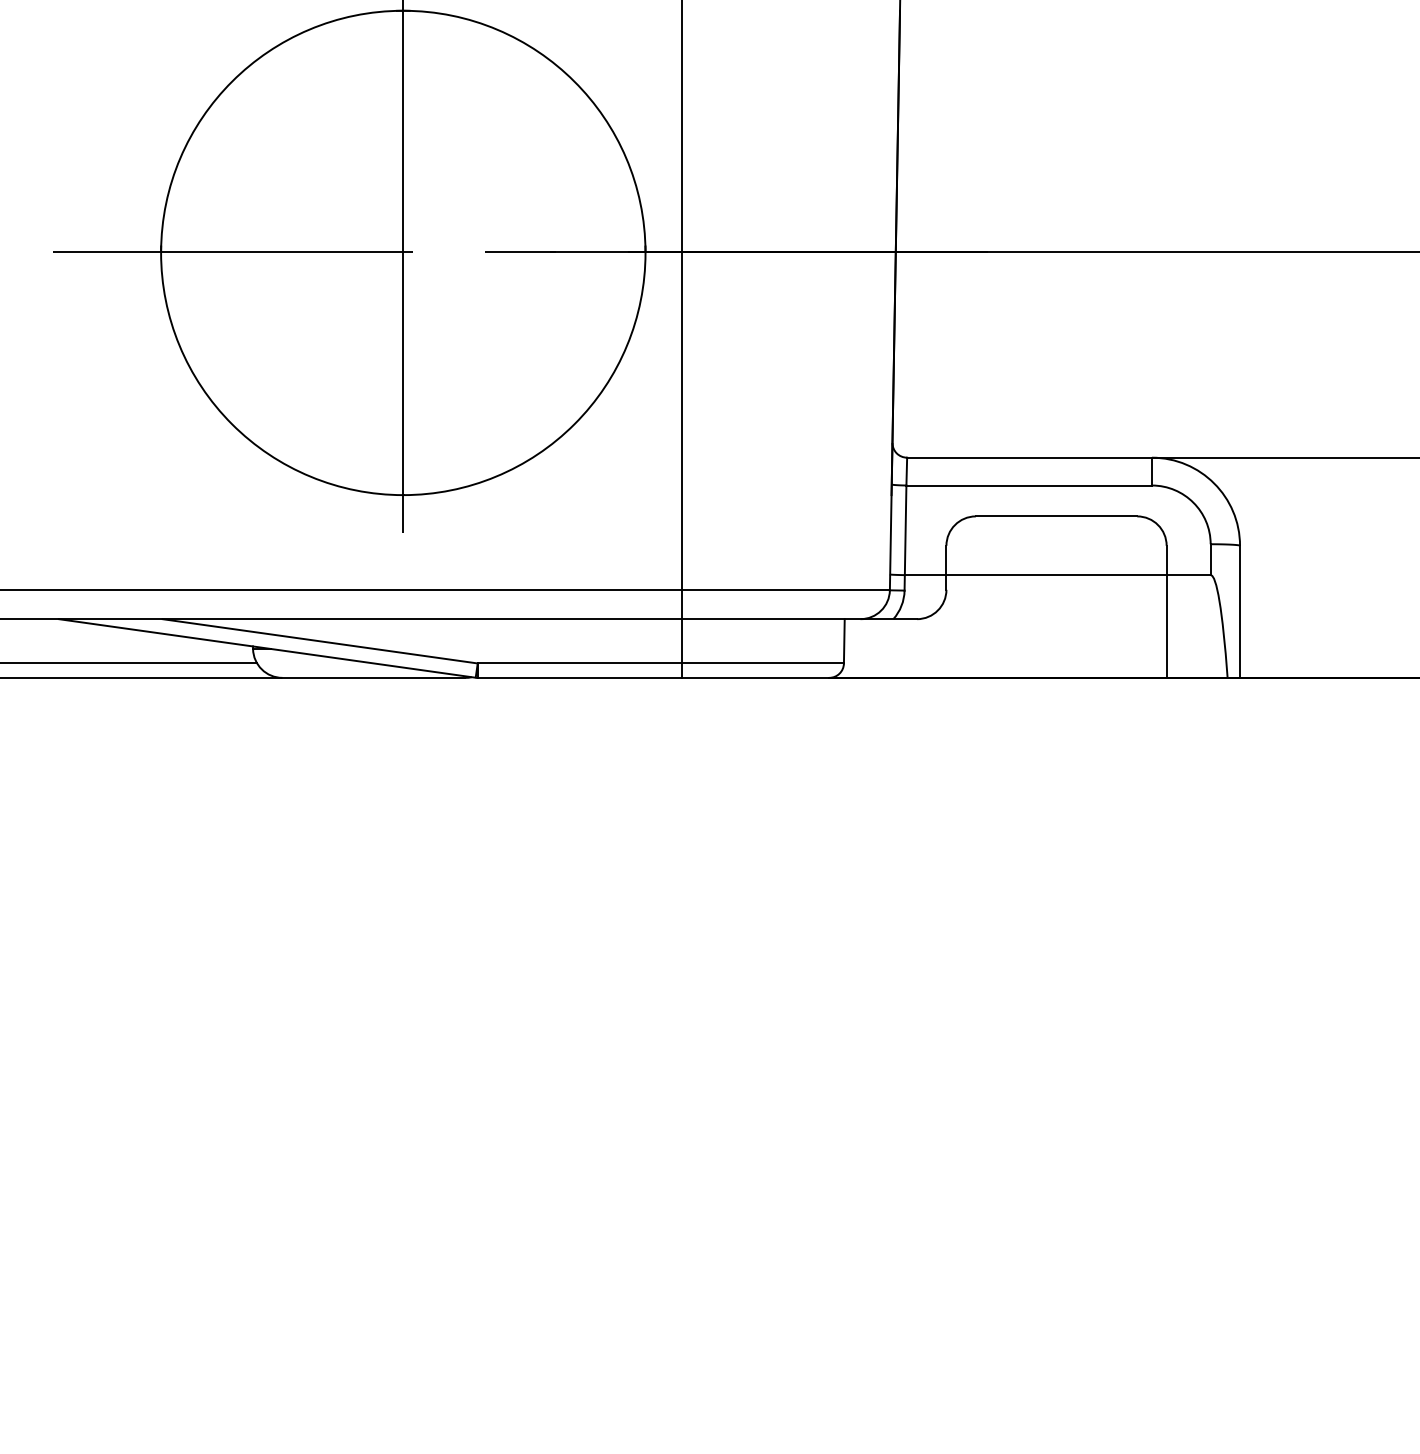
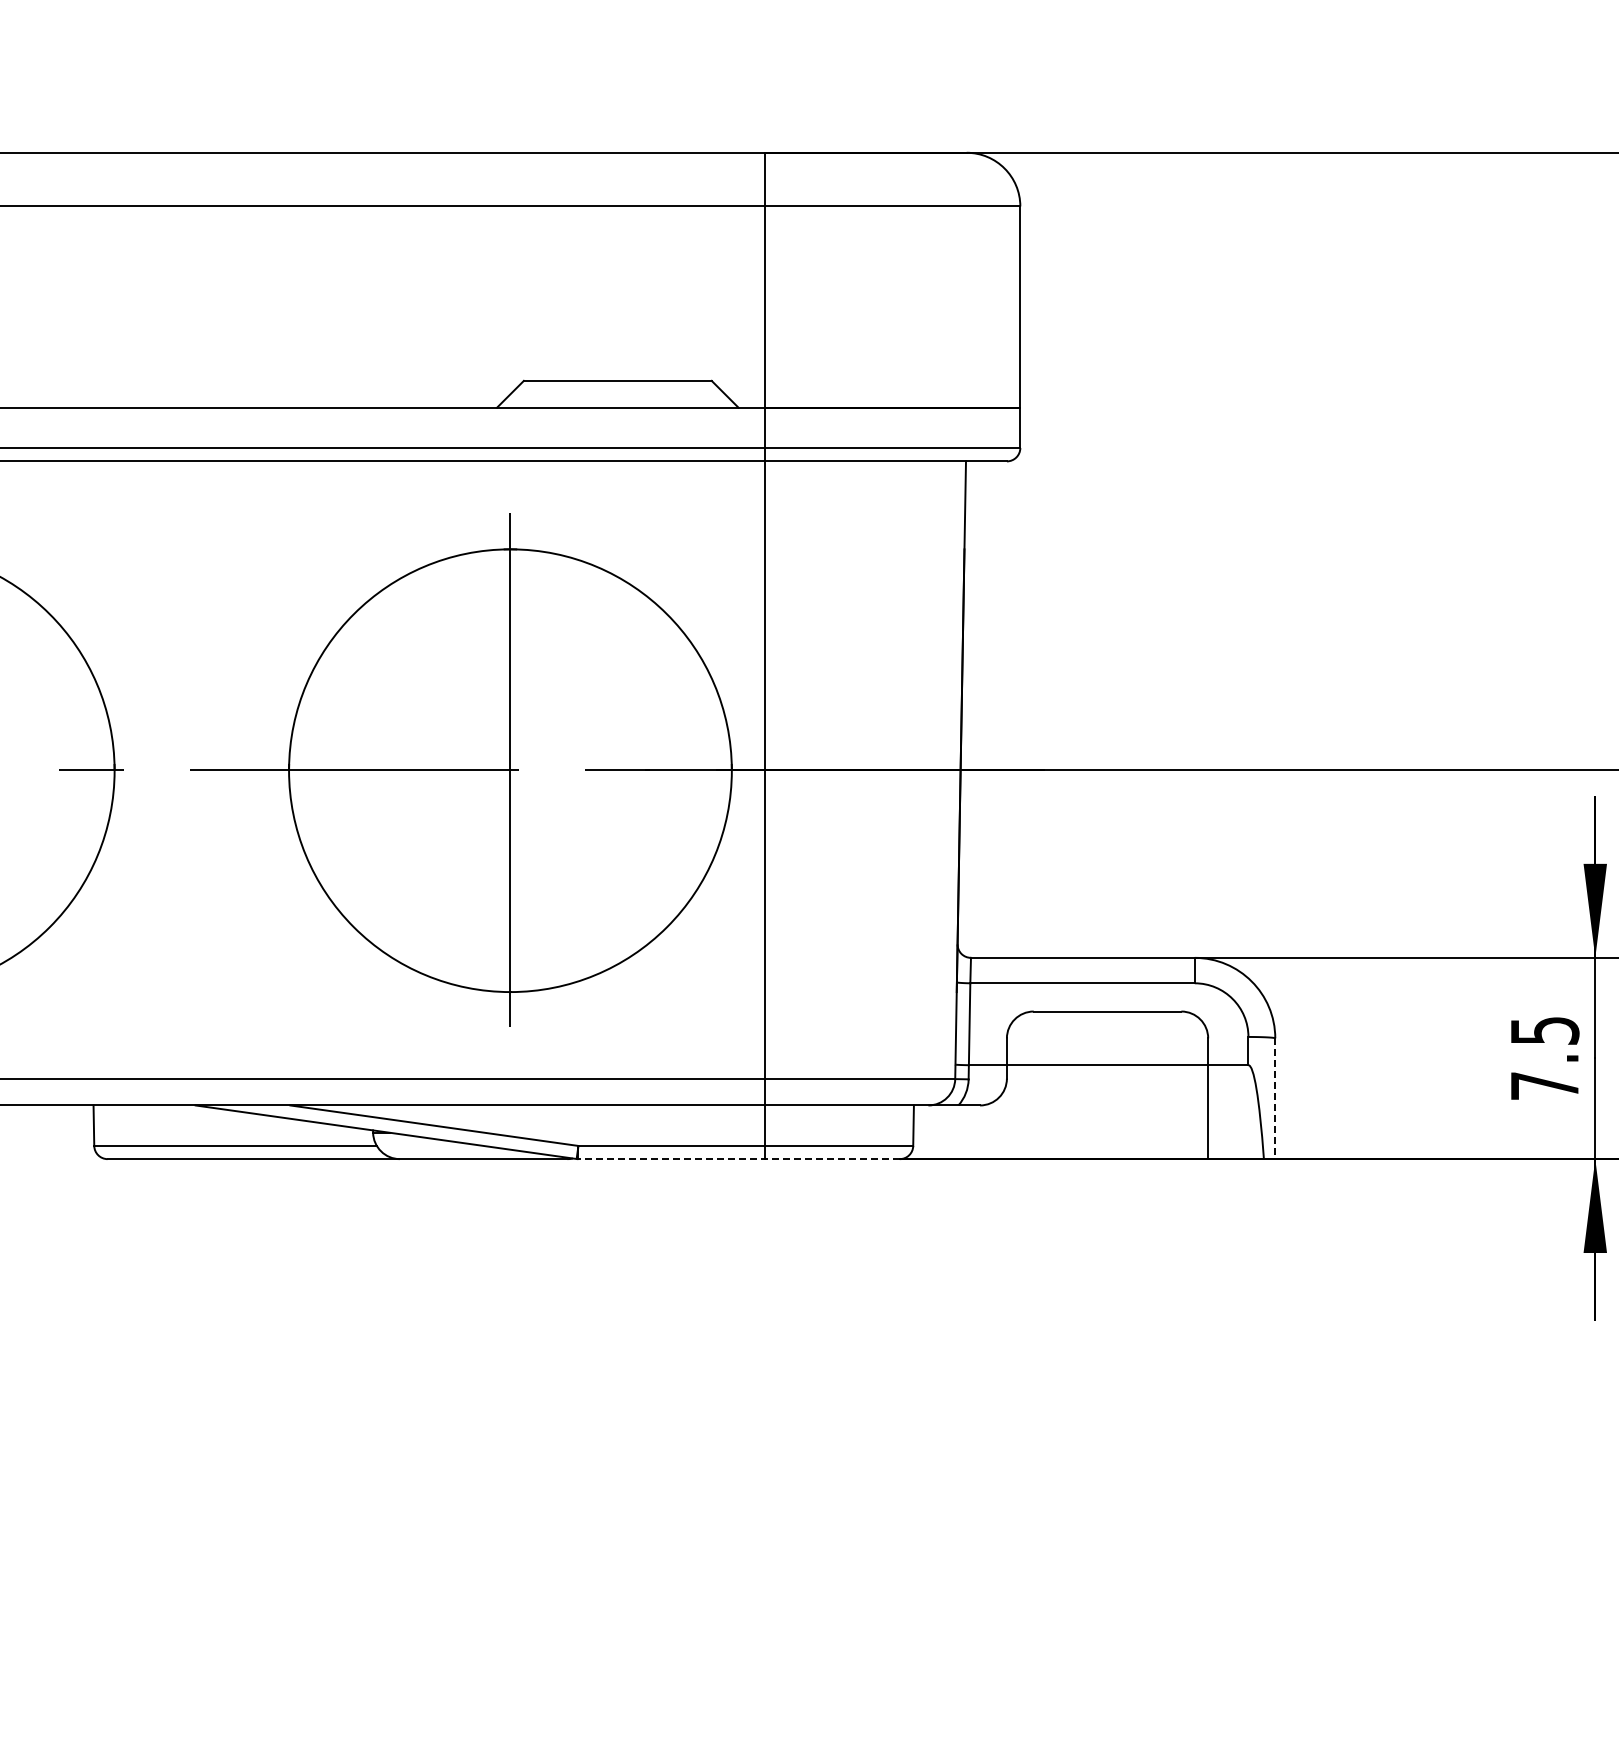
line: (1240, 612) -> (1275, 1099), solid -> dashed
line: (653, 678) -> (739, 1159), solid -> dashed

